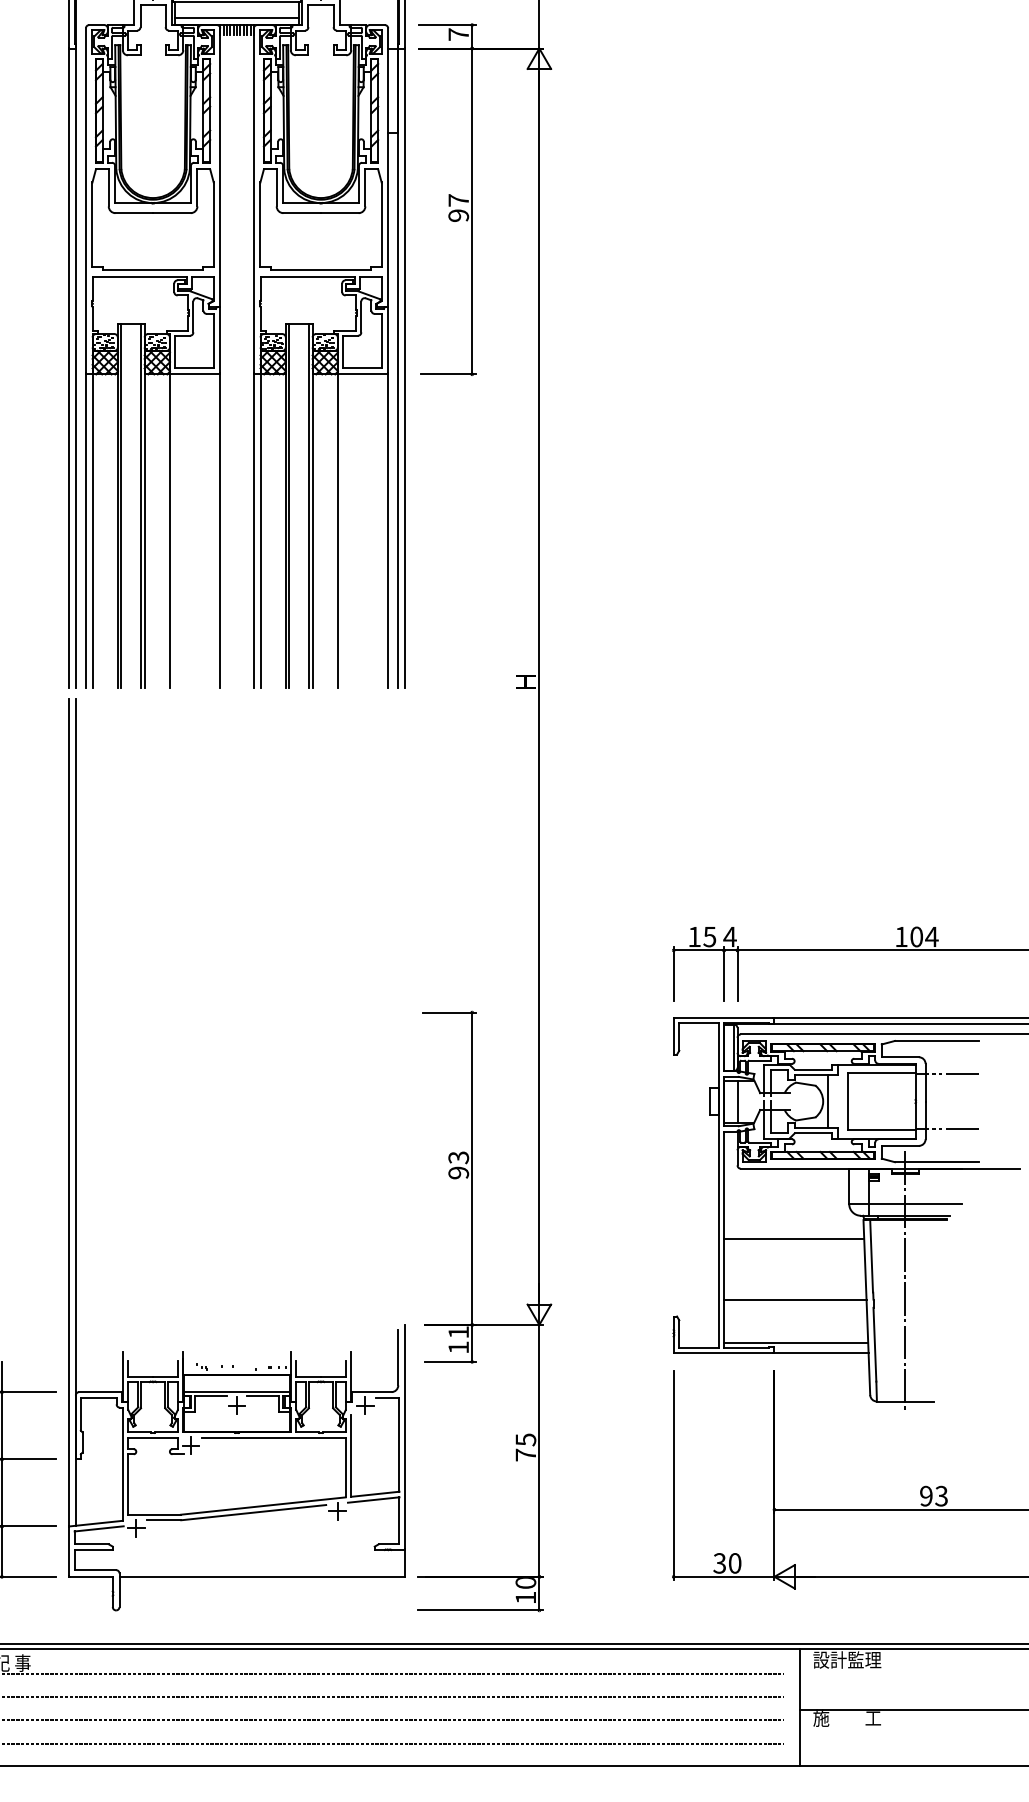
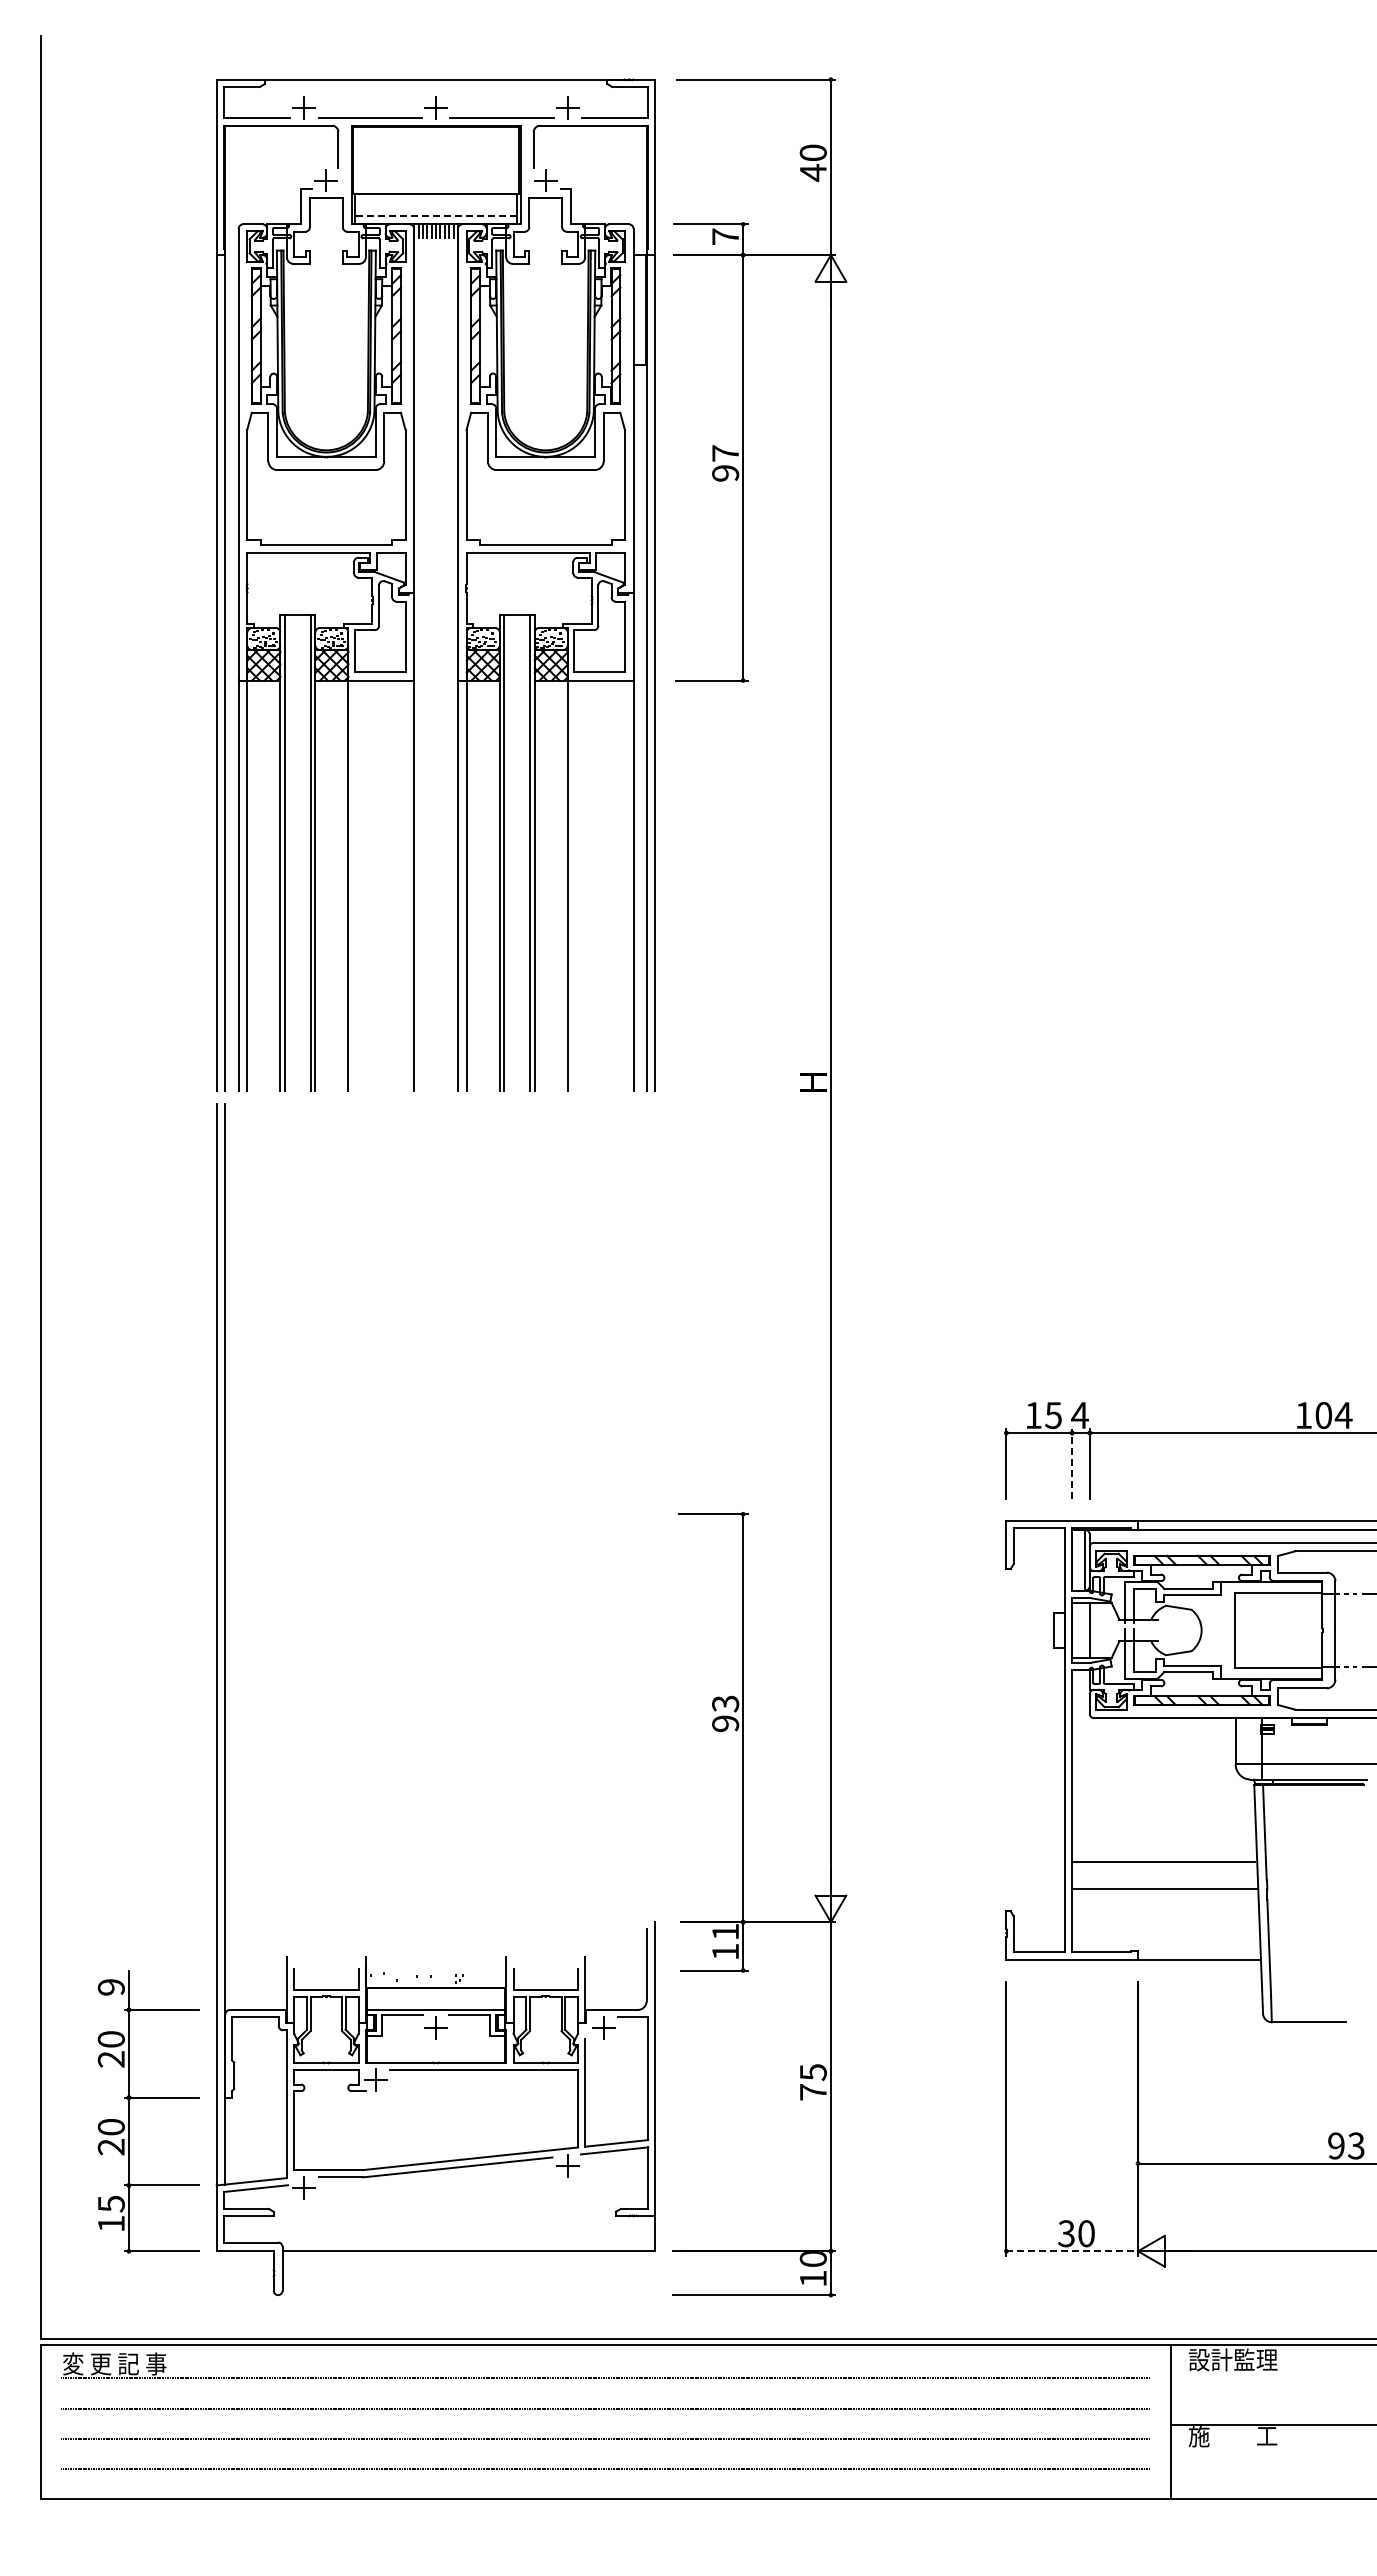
line: (236, 18) -> (435, 215), solid -> dashed
line: (724, 973) -> (1072, 1463), solid -> dashed
line: (828, 1101) -> (1208, 1630), removed
line: (793, 1239) -> (1163, 1862), moved
line: (905, 1281) -> (1309, 1865), removed
line: (796, 1343) -> (1166, 1946), removed
line: (724, 1577) -> (1072, 2251), solid -> dashed

